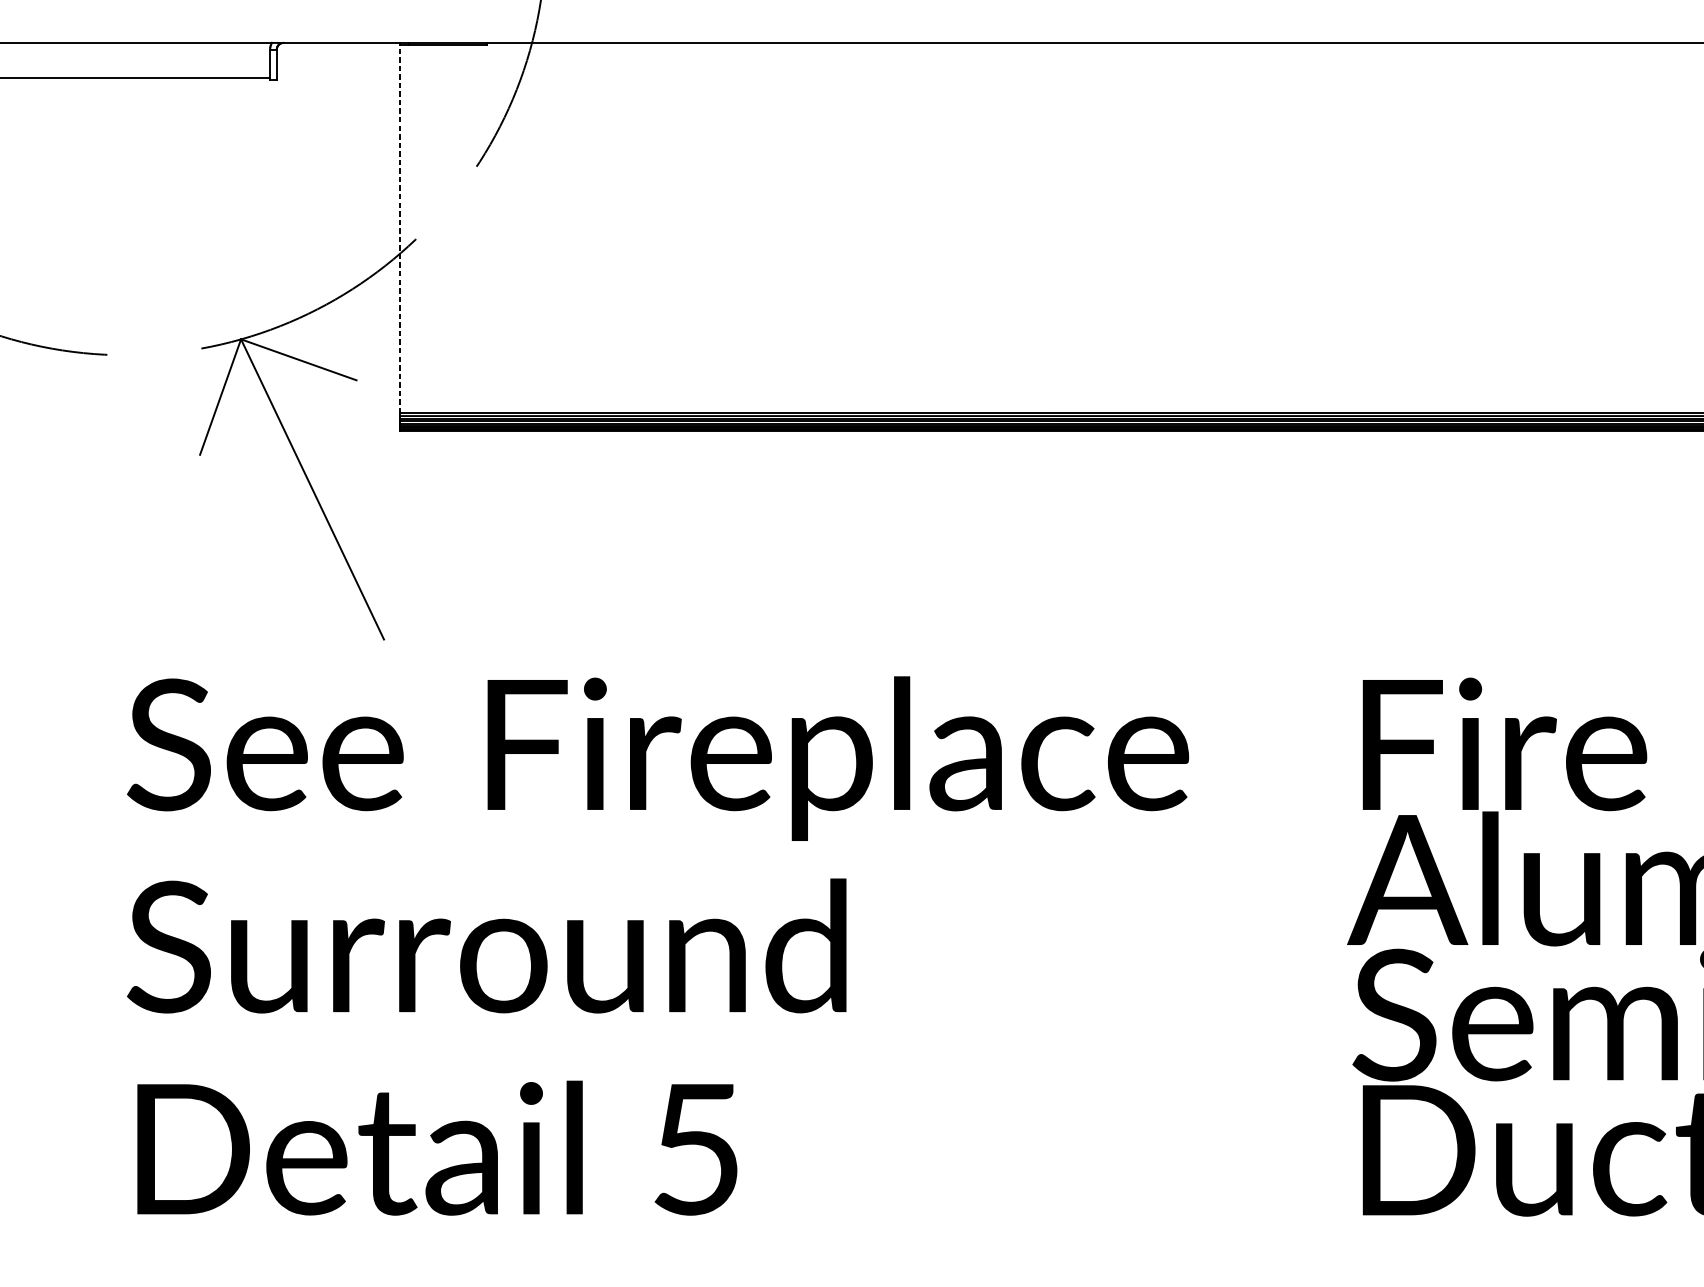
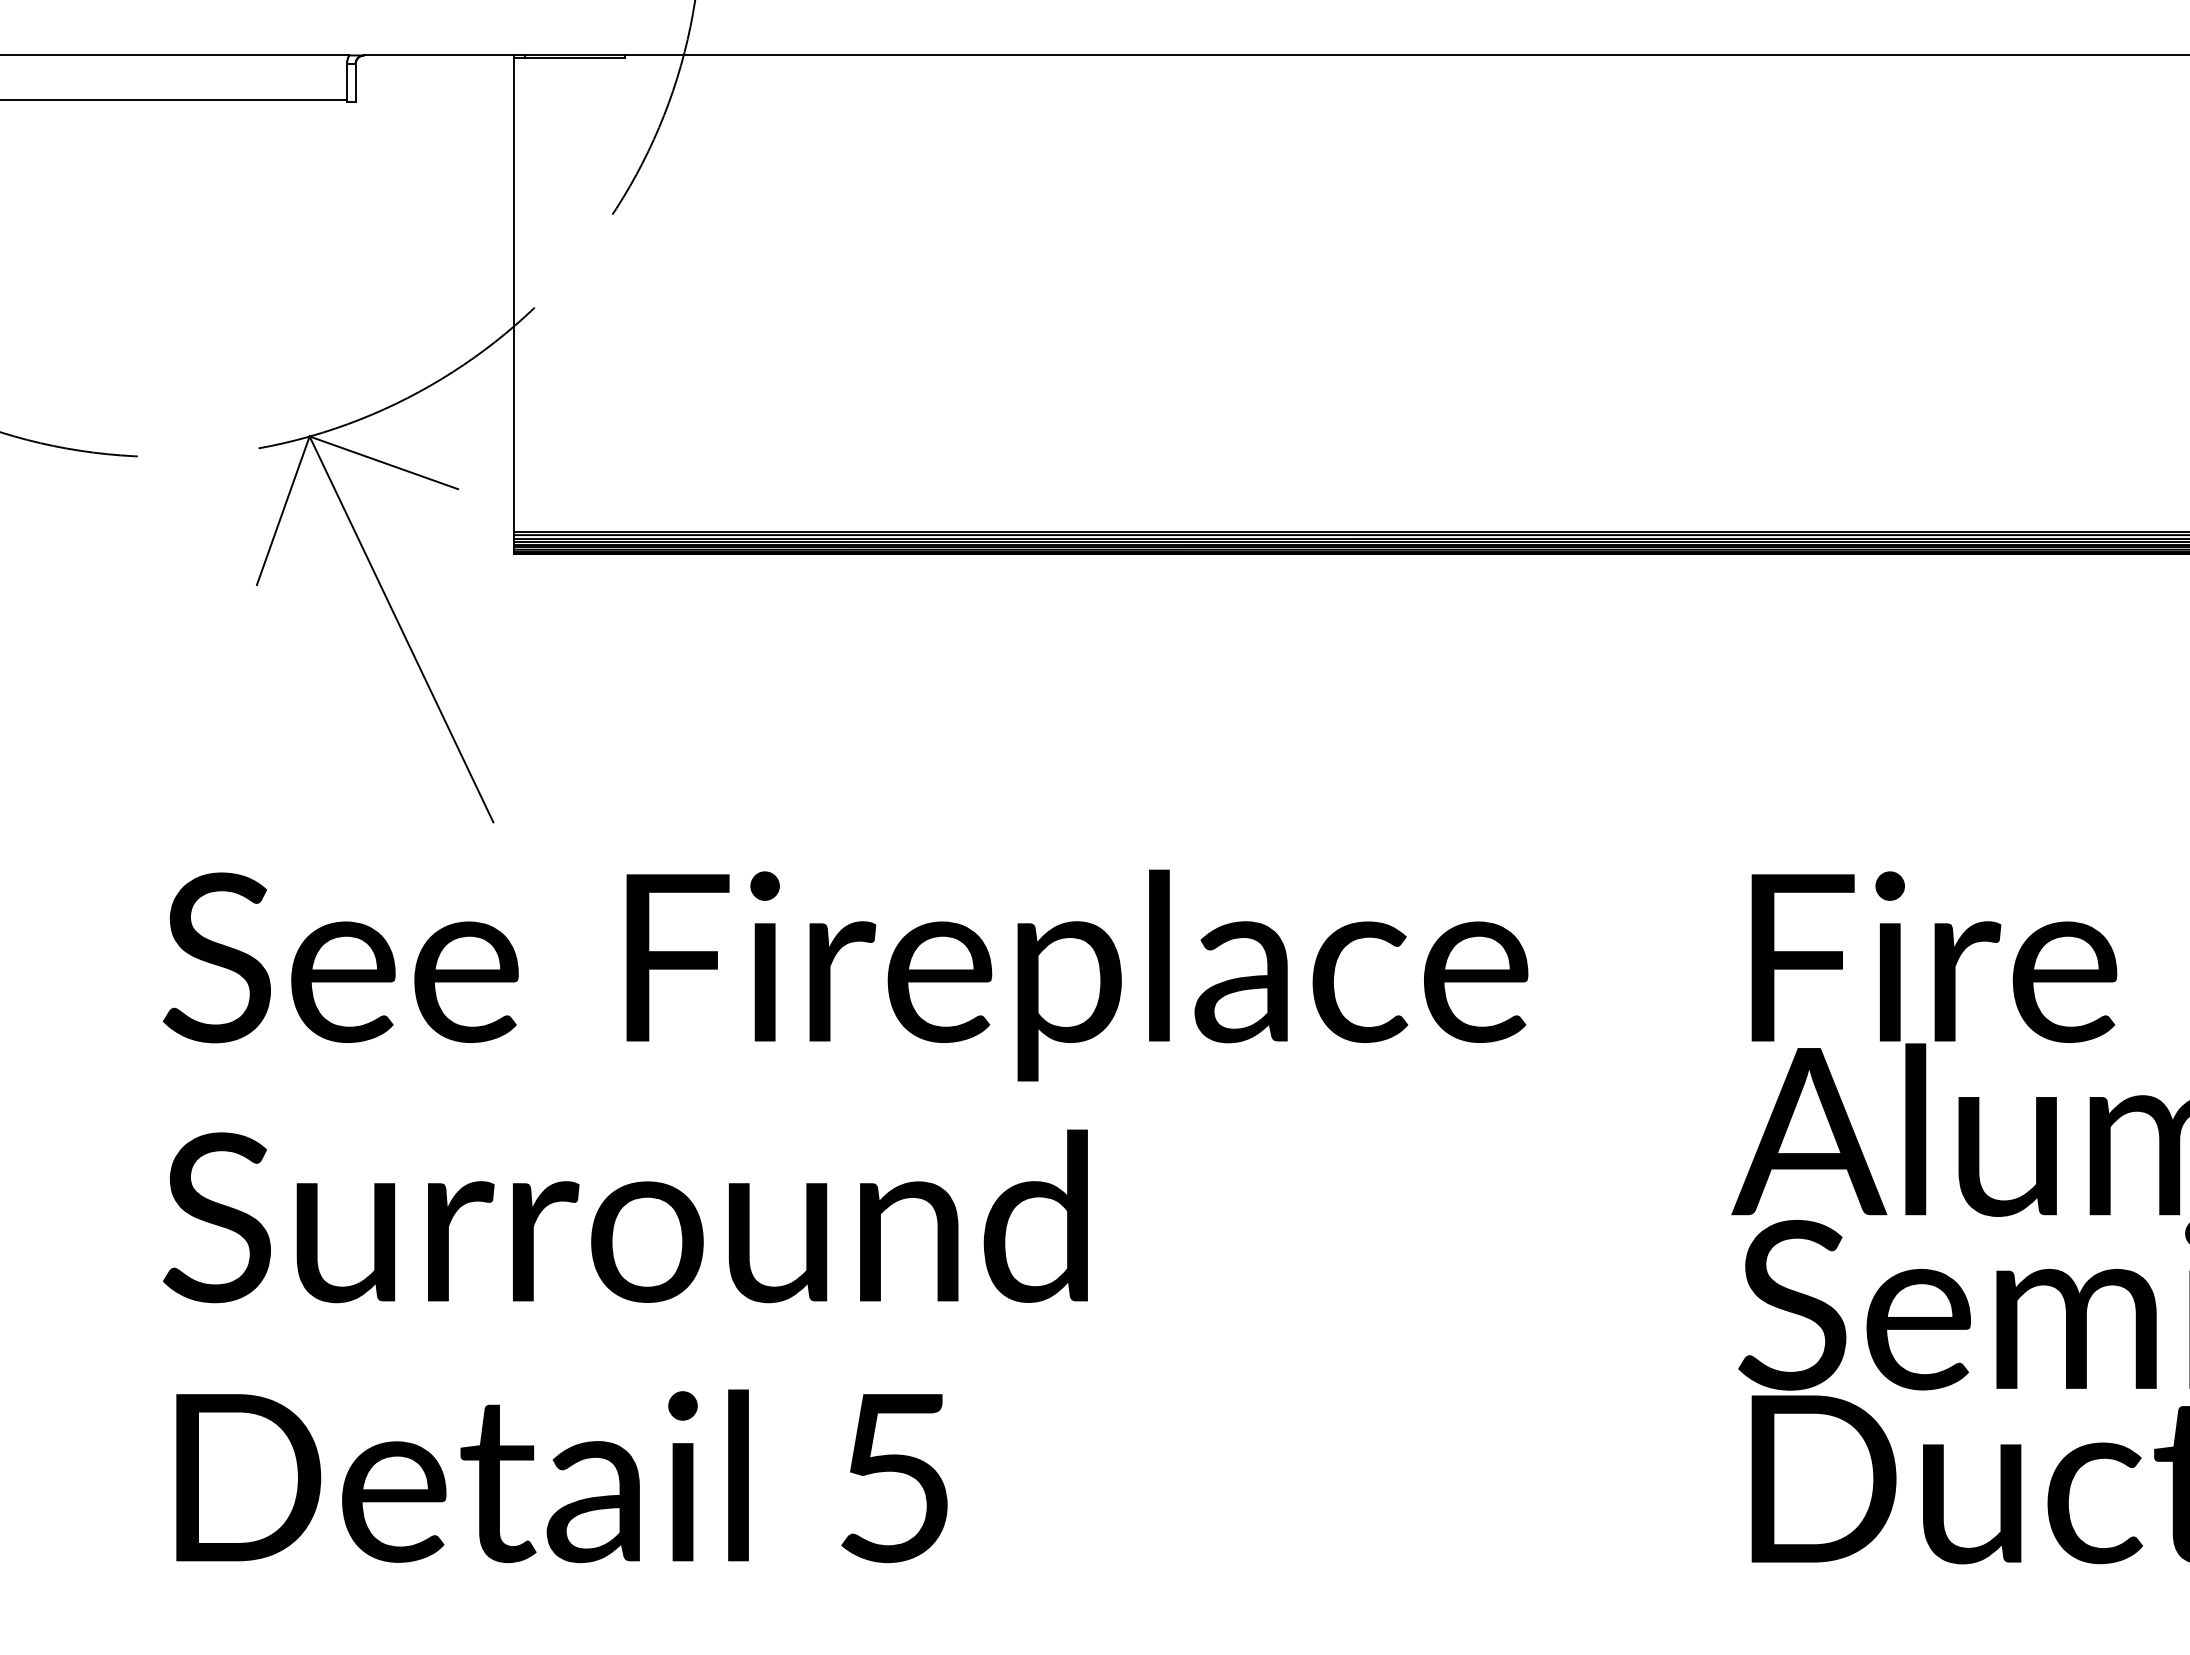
line: (400, 228) -> (514, 294), dashed -> solid

